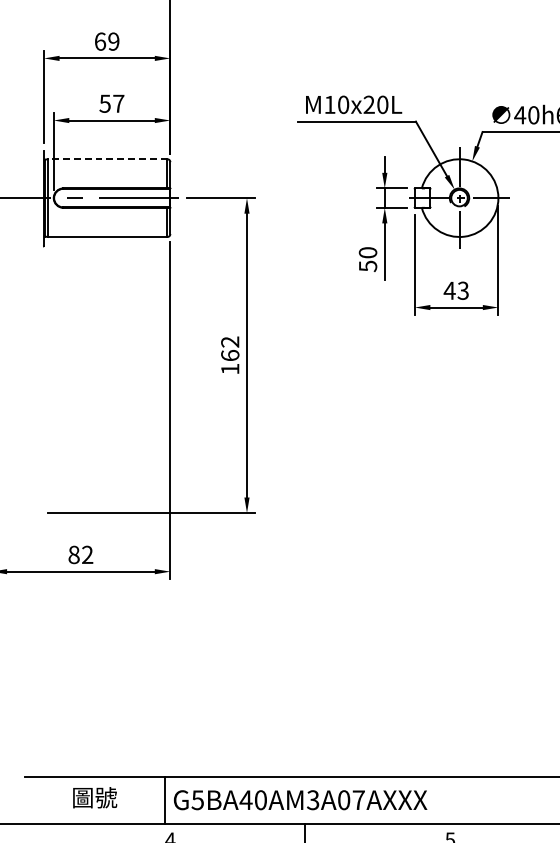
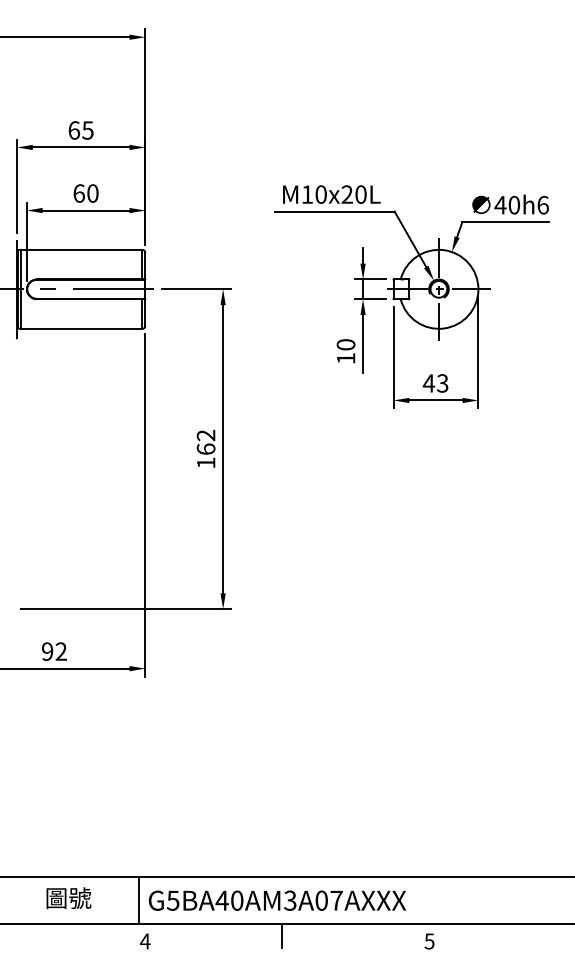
text: (113, 41) -> (87, 130), 69 -> 65
text: (111, 103) -> (85, 193), 57 -> 60
line: (107, 158) -> (81, 249), dashed -> solid
text: (368, 266) -> (346, 358), 50 -> 10
text: (74, 554) -> (47, 651), 82 -> 92

